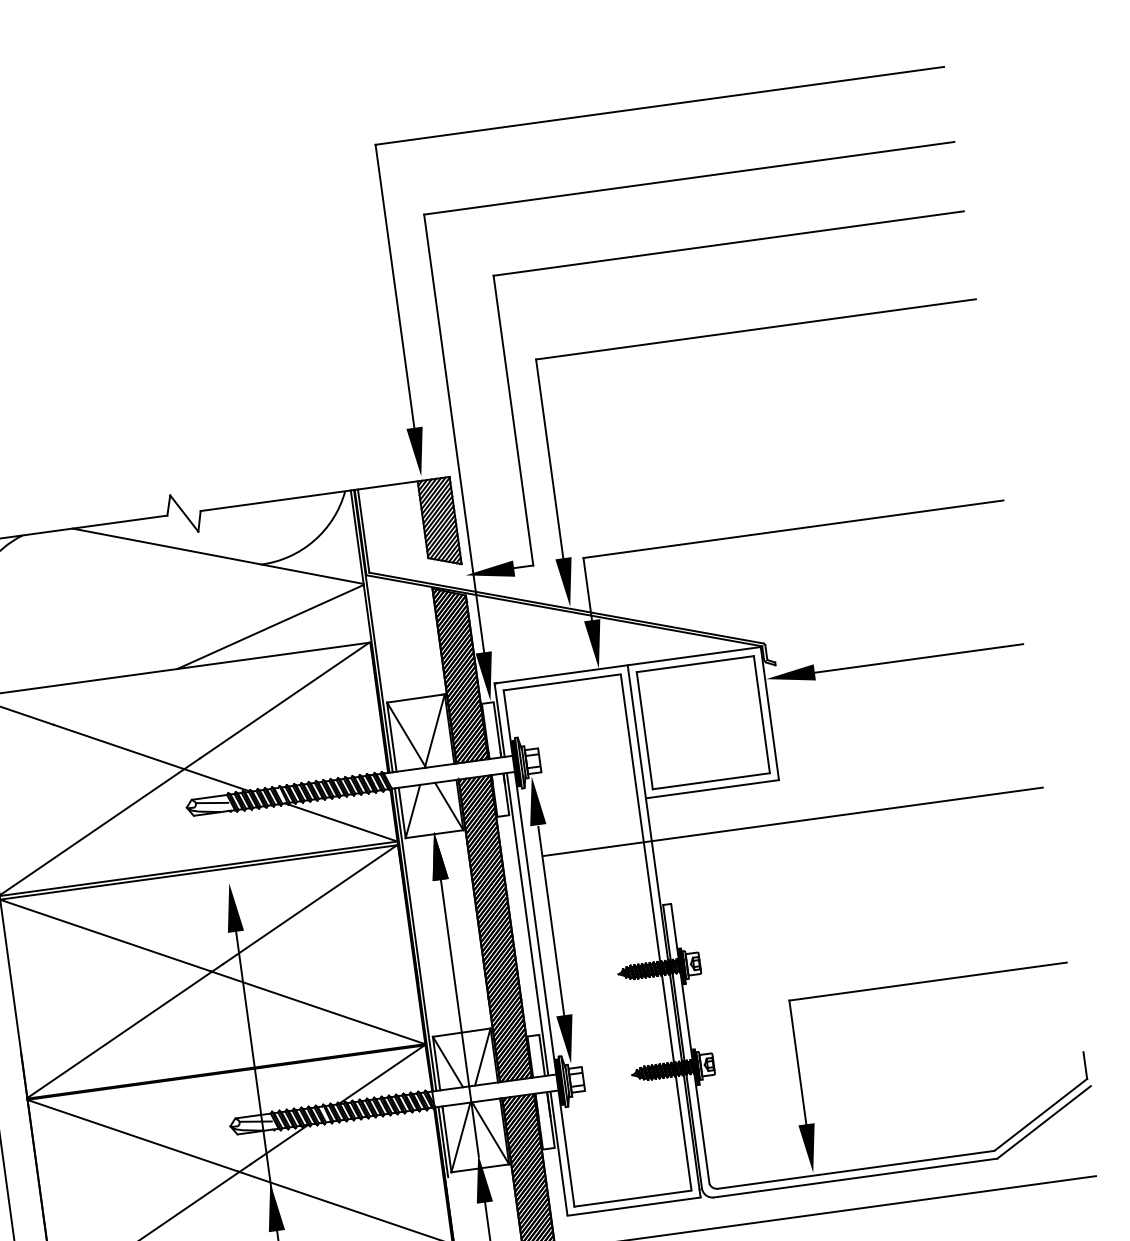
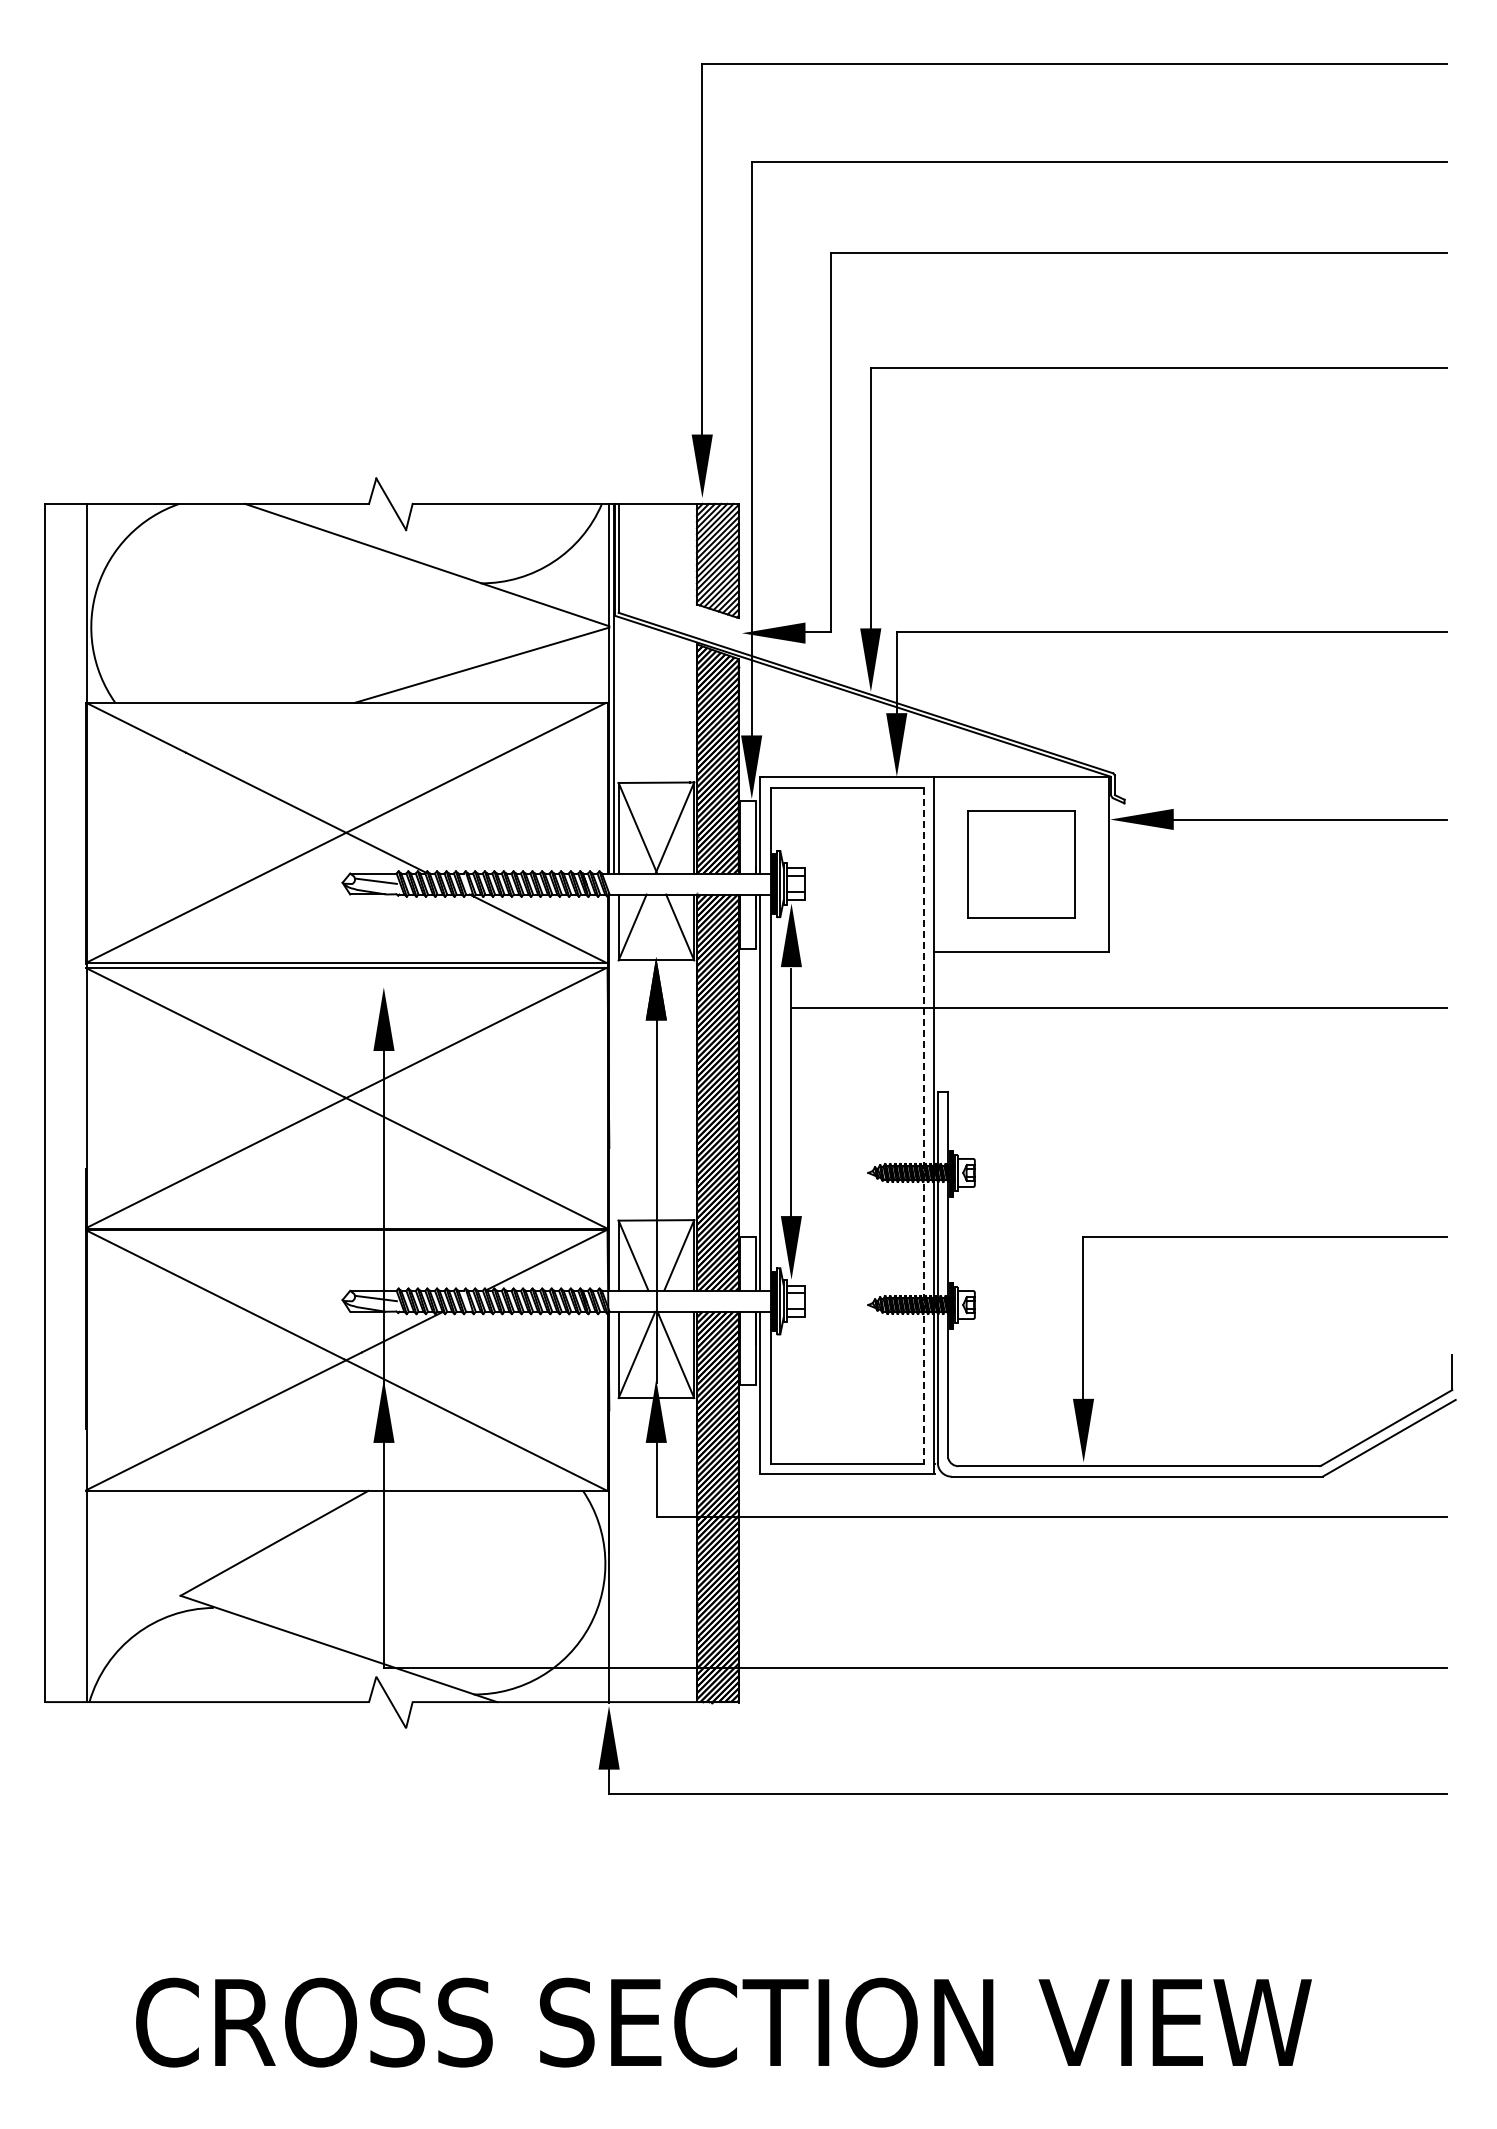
part: (703, 722) -> (1021, 864), size x0.7
line: (656, 932) -> (924, 1126), solid -> dashed
line: (415, 939) -> (613, 1092), removed
line: (443, 1141) -> (613, 1357), removed

